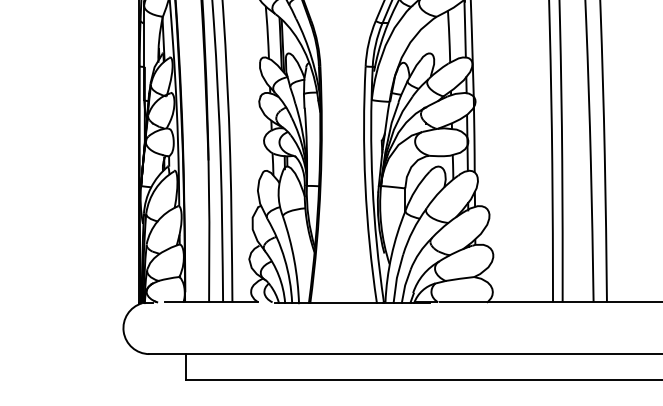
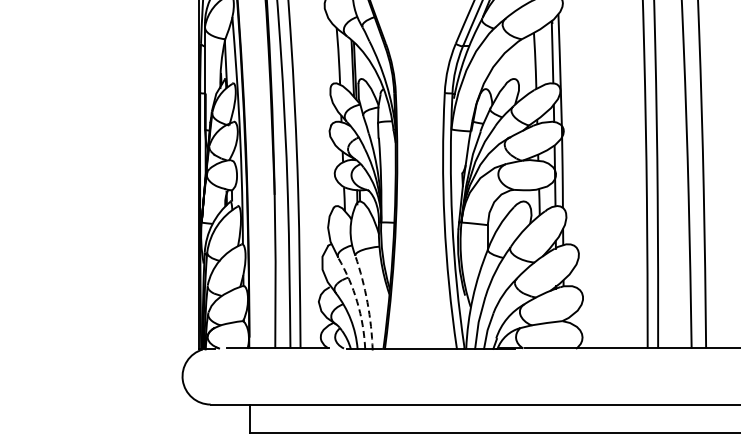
arc: (285, 258) -> (357, 301), solid -> dashed
arc: (294, 259) -> (367, 302), solid -> dashed

